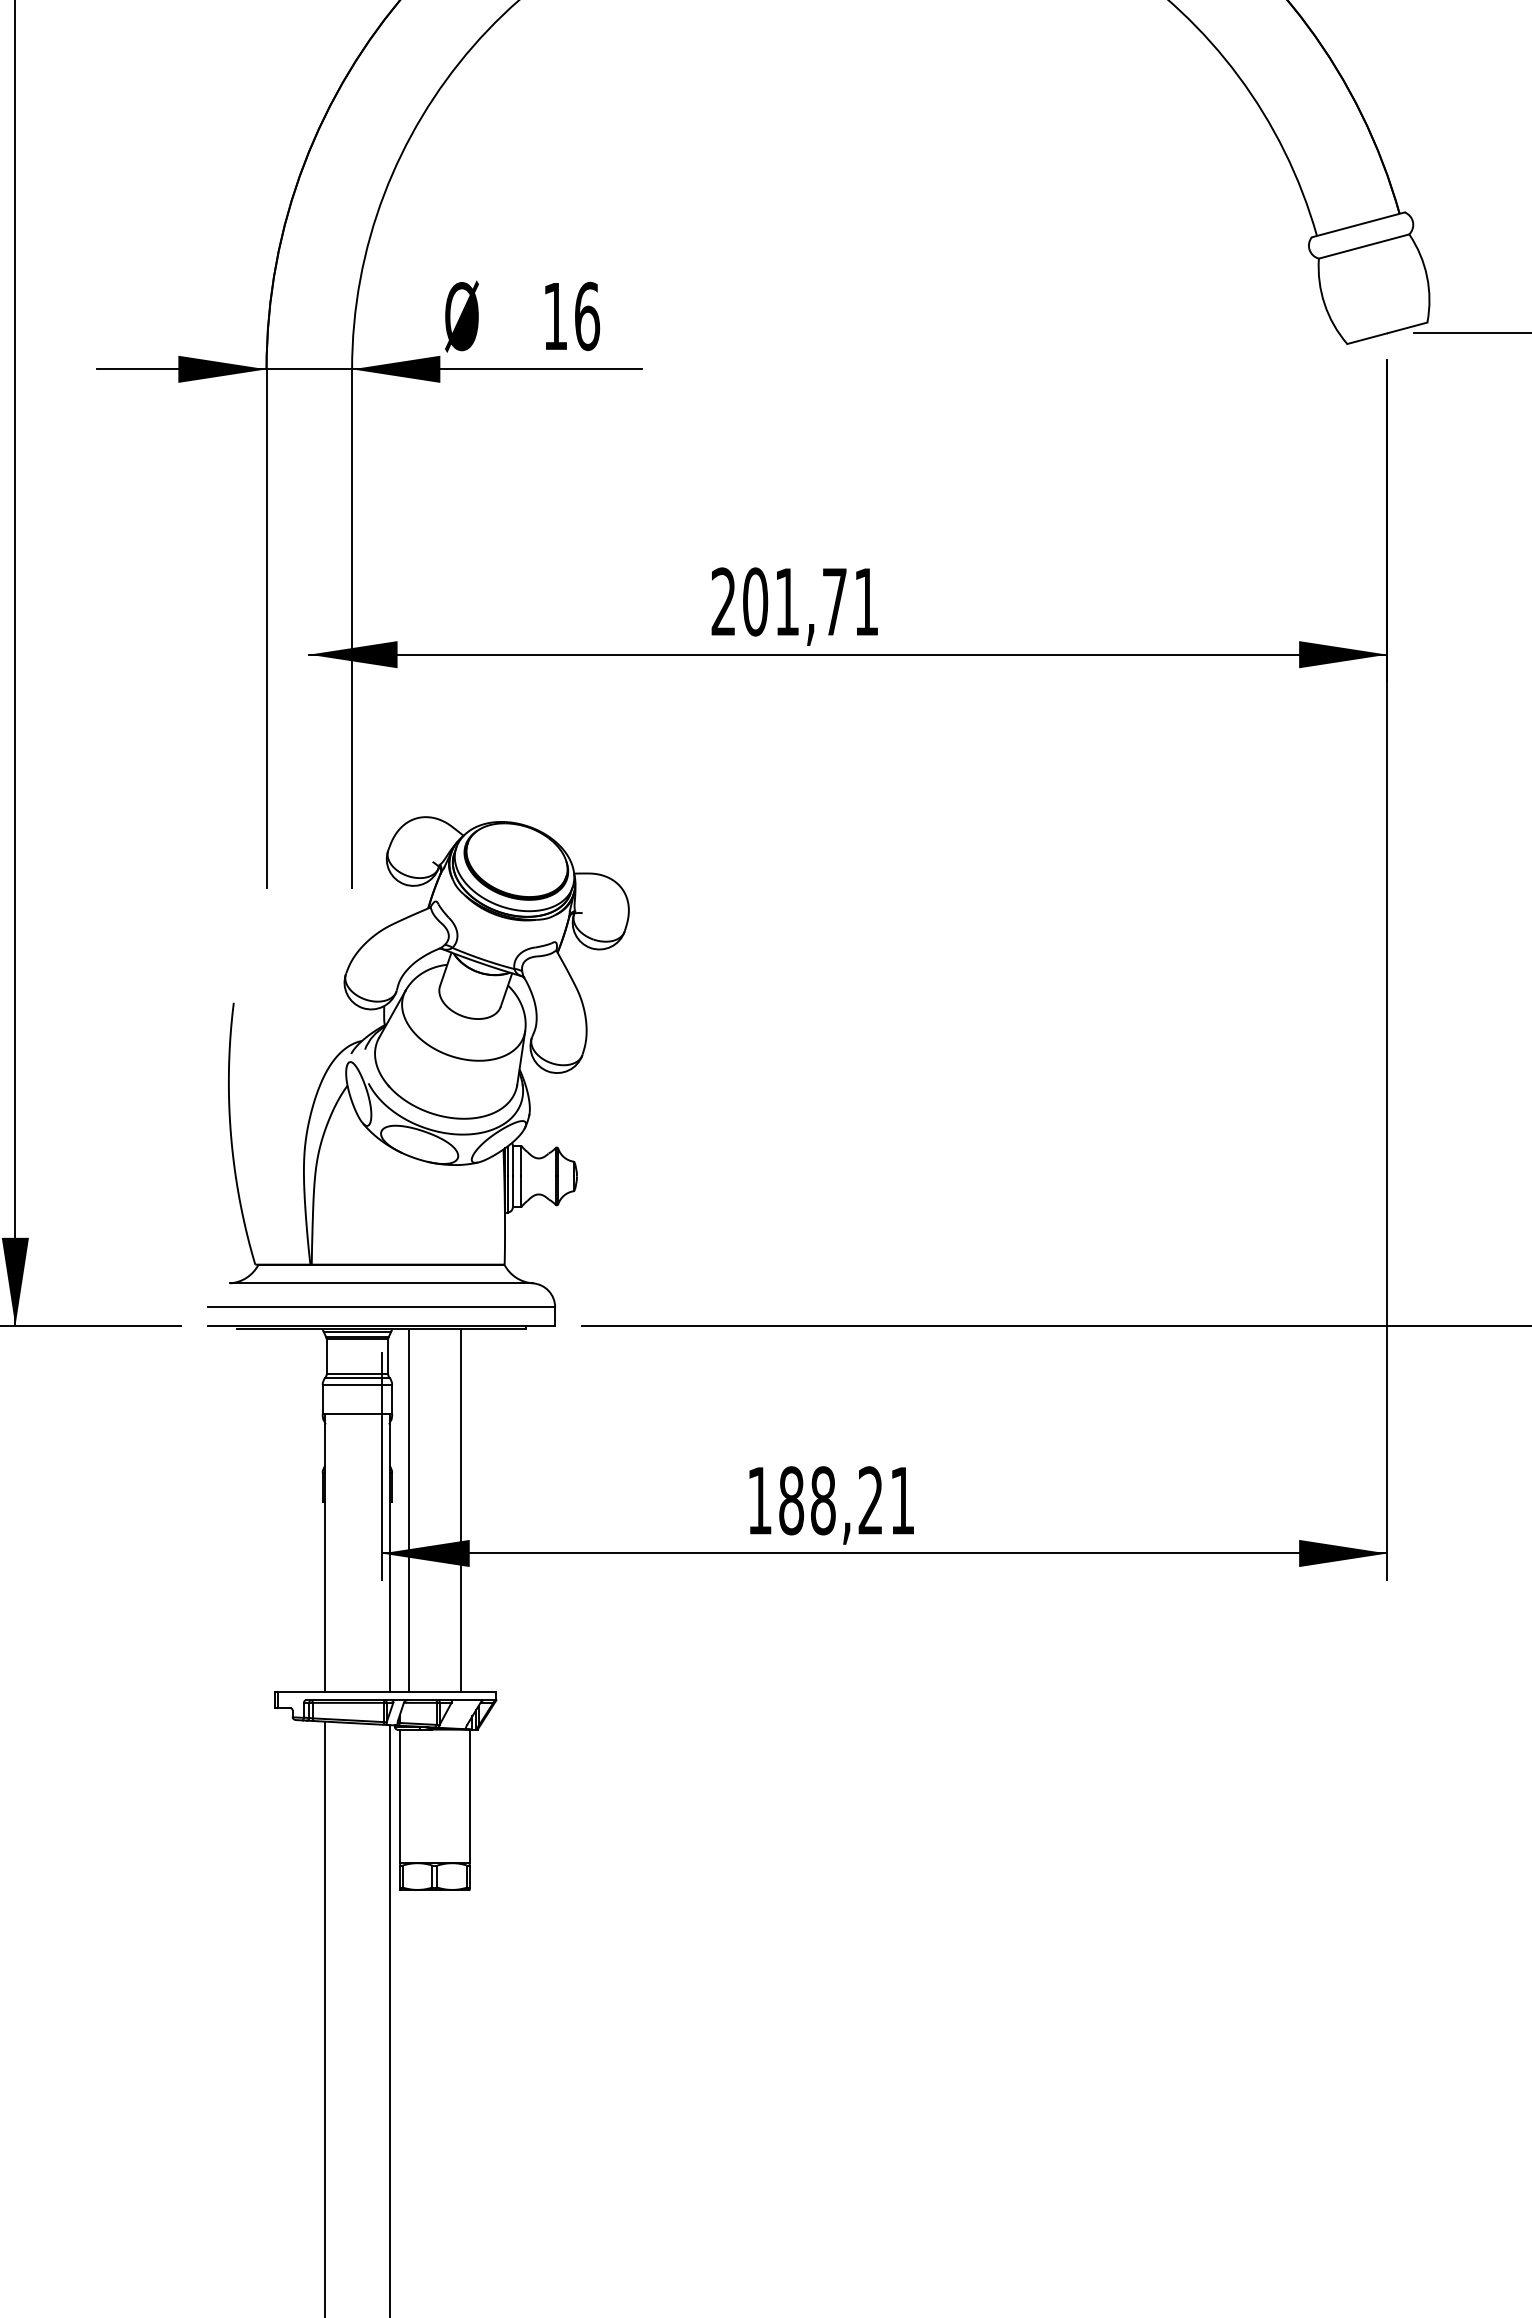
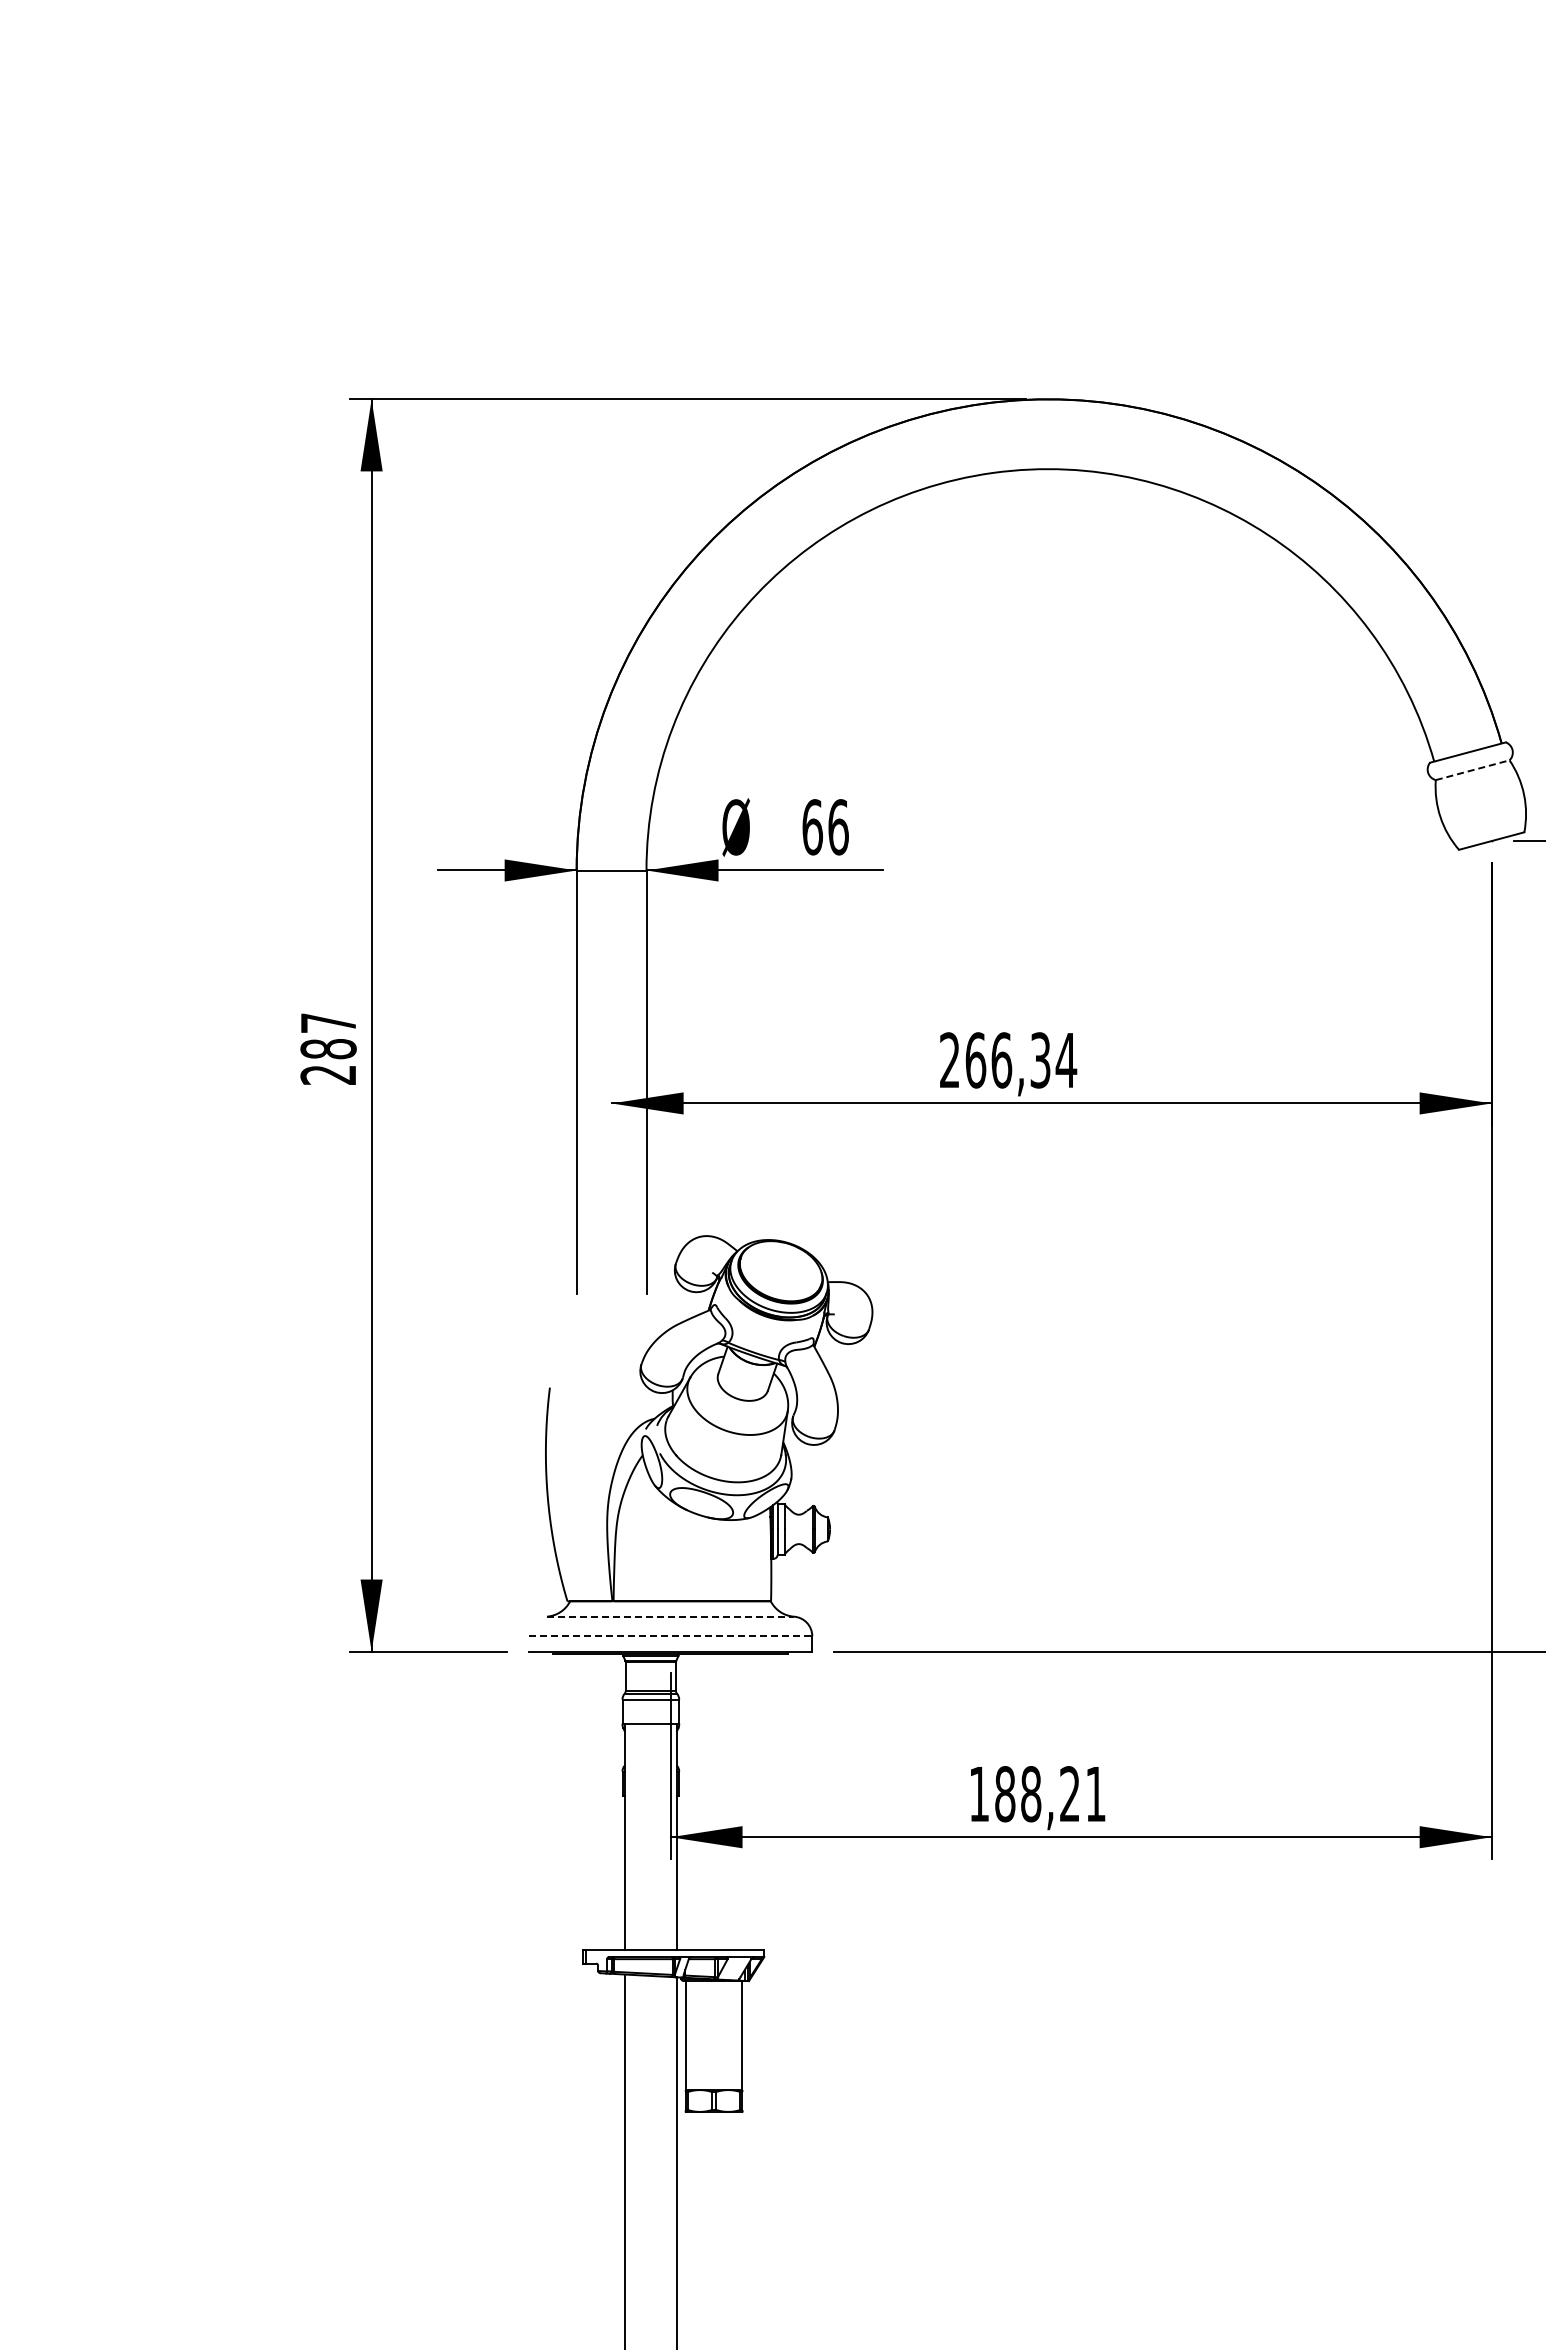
line: (1365, 246) -> (1473, 770), solid -> dashed
text: (555, 316) -> (812, 827), 16 -> 66
text: (811, 602) -> (1021, 1060), 201,71 -> 266,34
line: (381, 1283) -> (670, 1616), solid -> dashed
line: (381, 1307) -> (670, 1636), solid -> dashed
line: (408, 1509) -> (692, 1801), removed
line: (461, 1509) -> (735, 1801), removed

